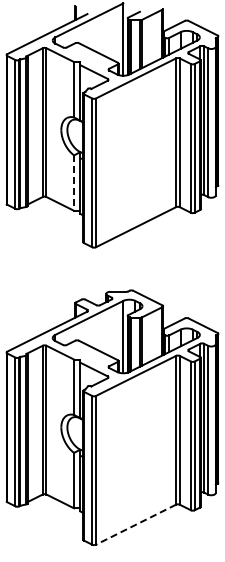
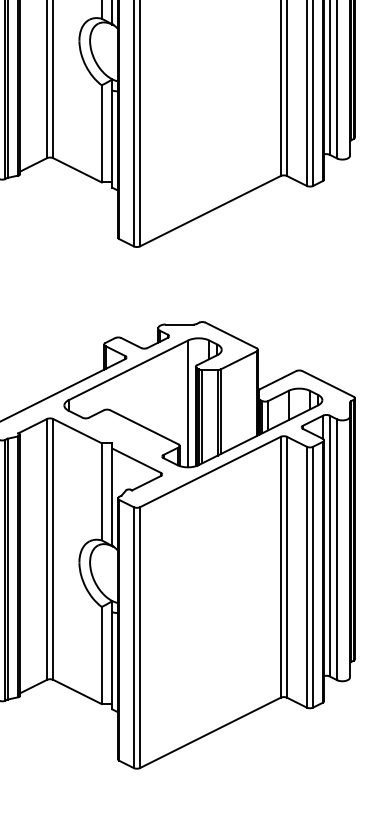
line: (74, 183) -> (102, 134), dashed -> solid
line: (136, 524) -> (211, 732), dashed -> solid

